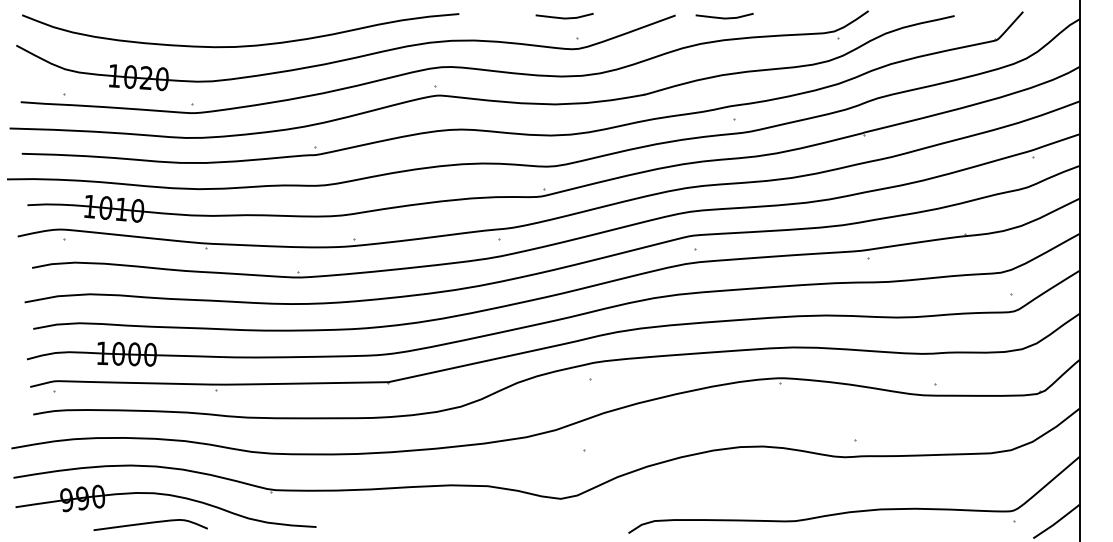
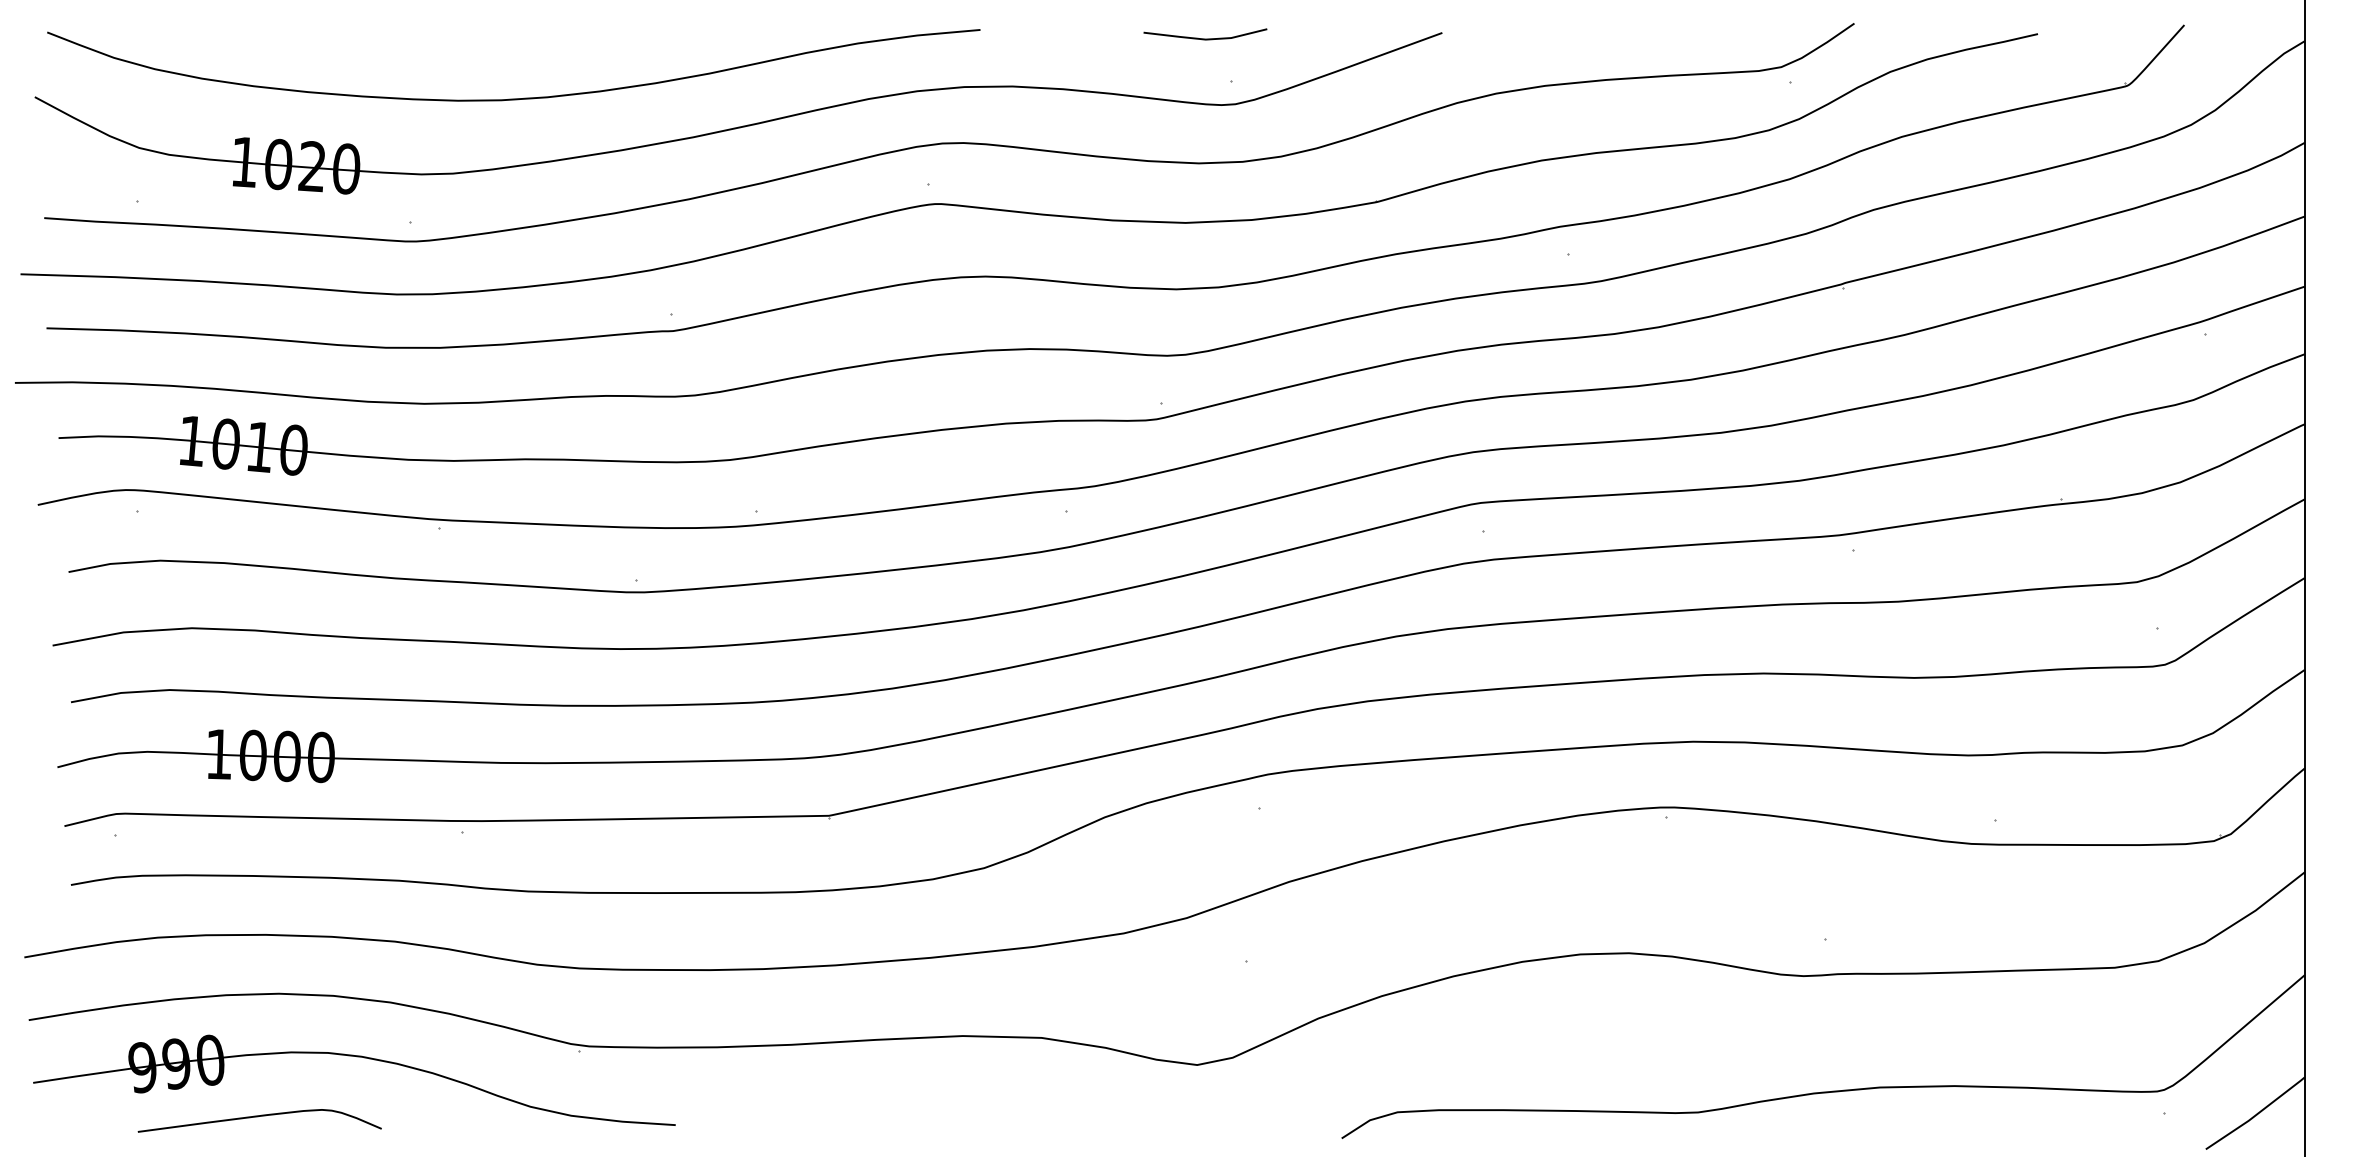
line: (724, 17) -> (1546, 37), removed
curve: (150, 523) -> (259, 1117), moved

